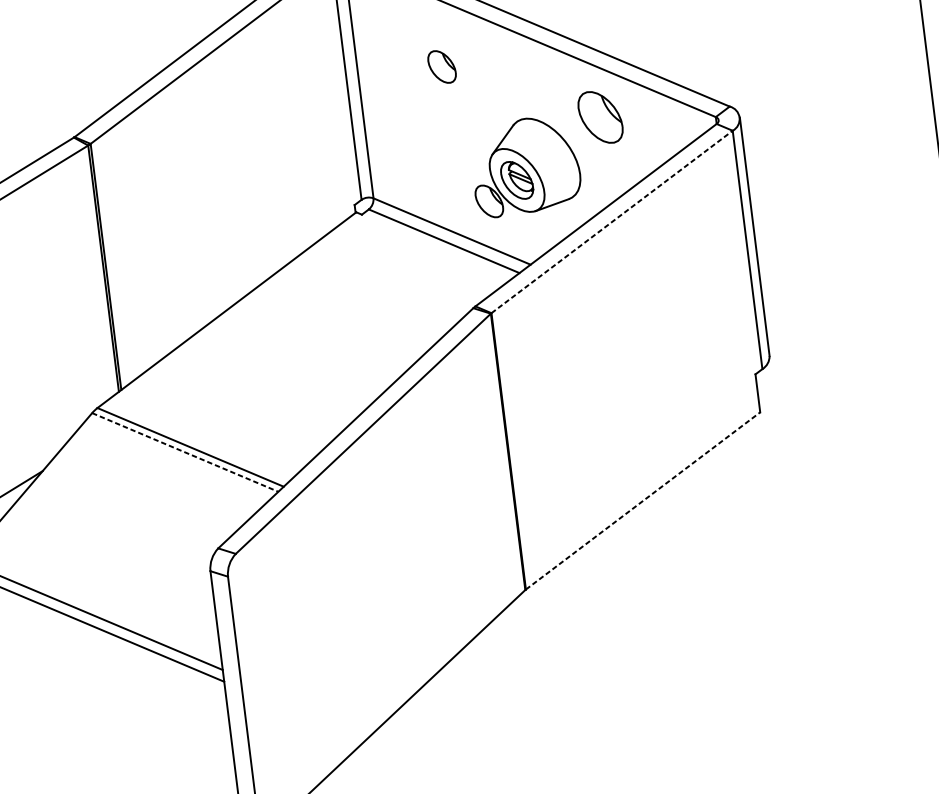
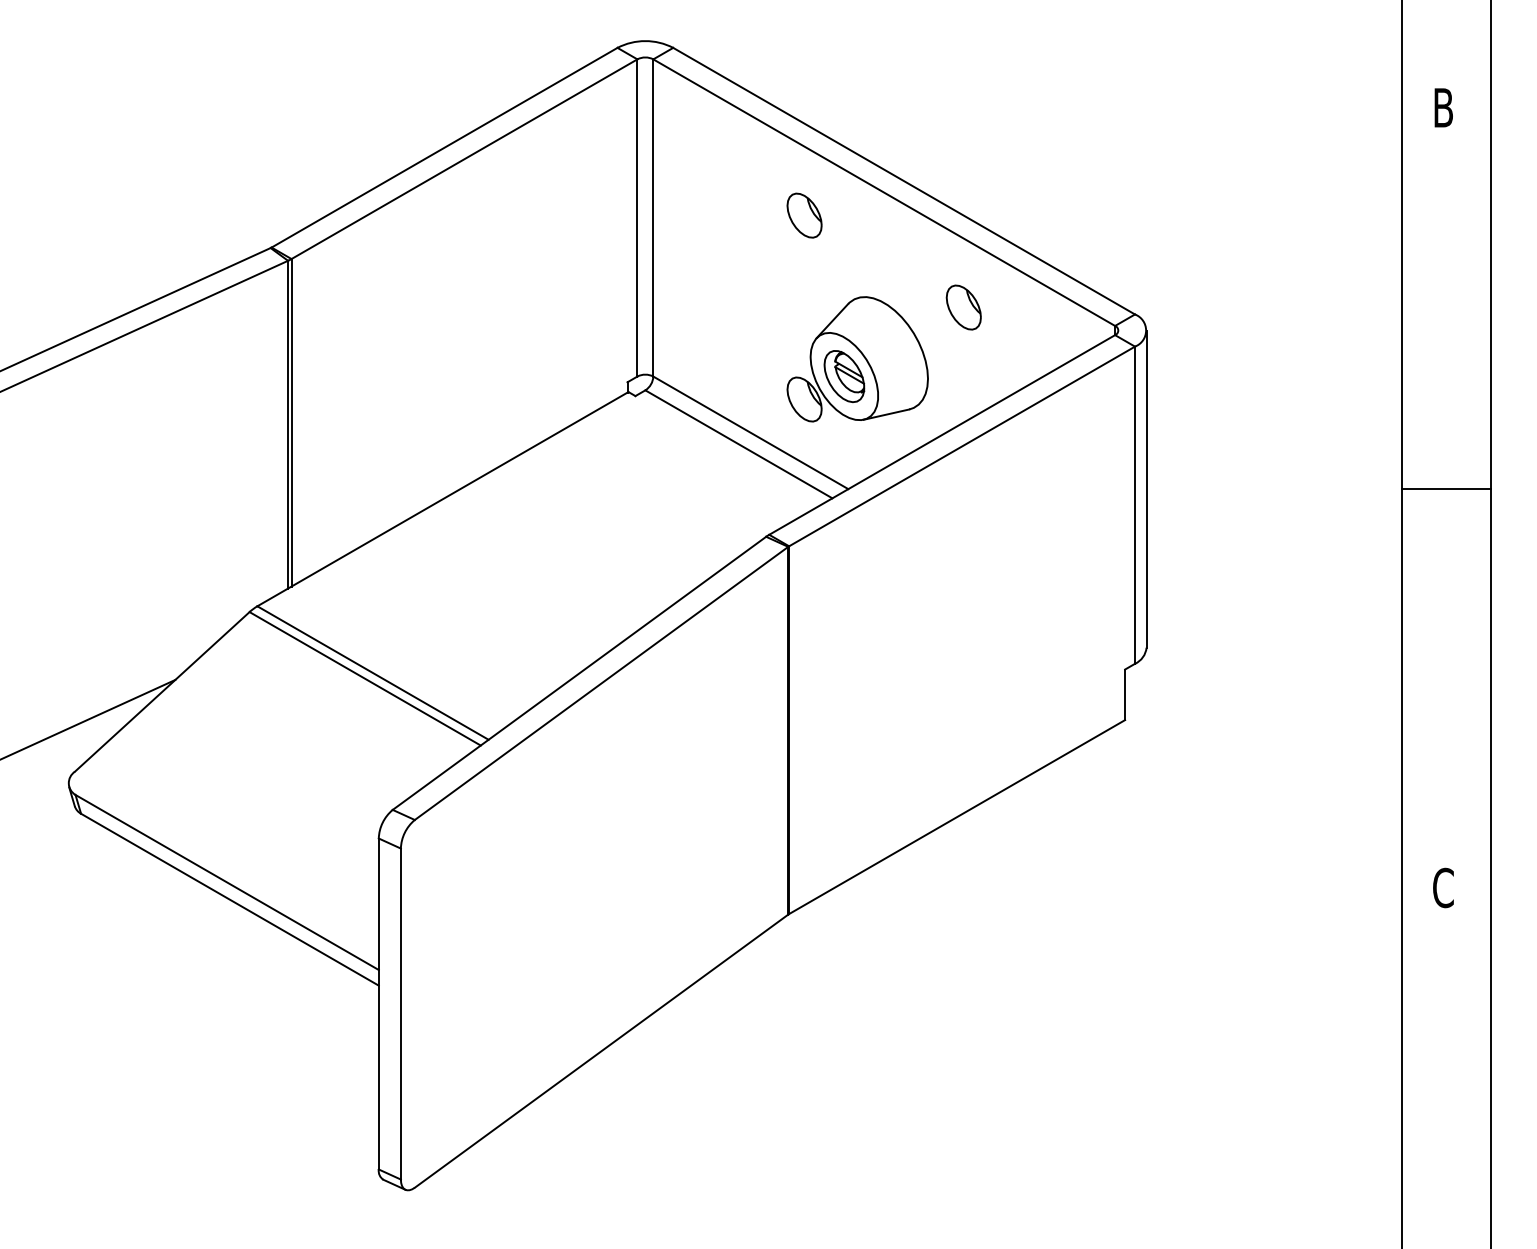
part: (442, 66) -> (804, 215), moved
part: (600, 117) -> (963, 307), size x0.62
line: (612, 221) -> (962, 446), dashed -> solid
line: (185, 452) -> (365, 679), dashed -> solid
line: (643, 501) -> (957, 817), dashed -> solid

